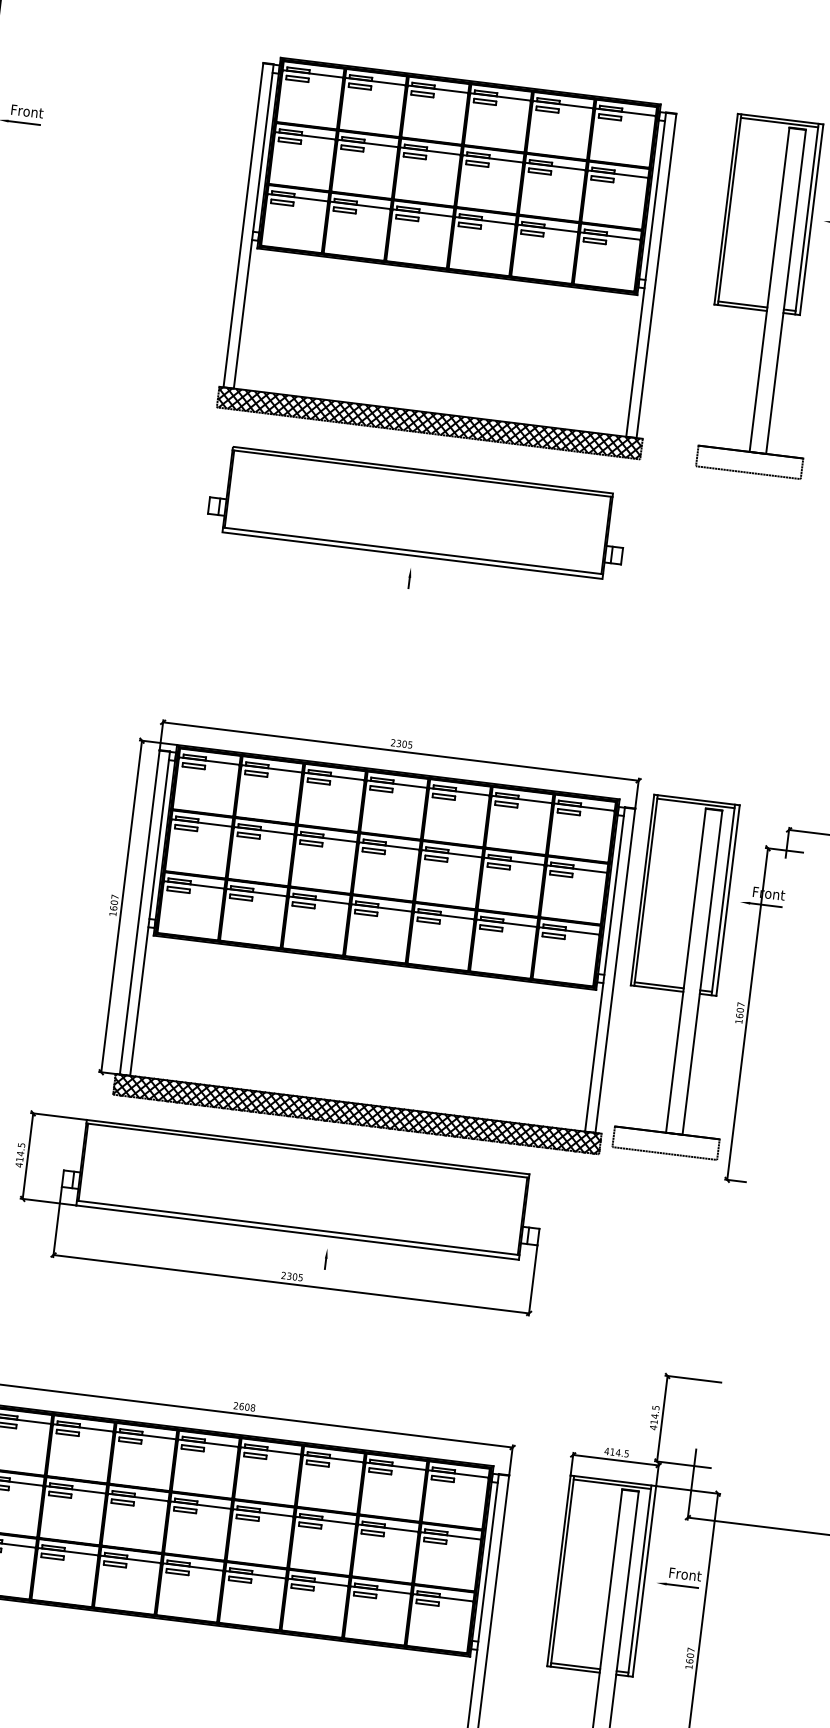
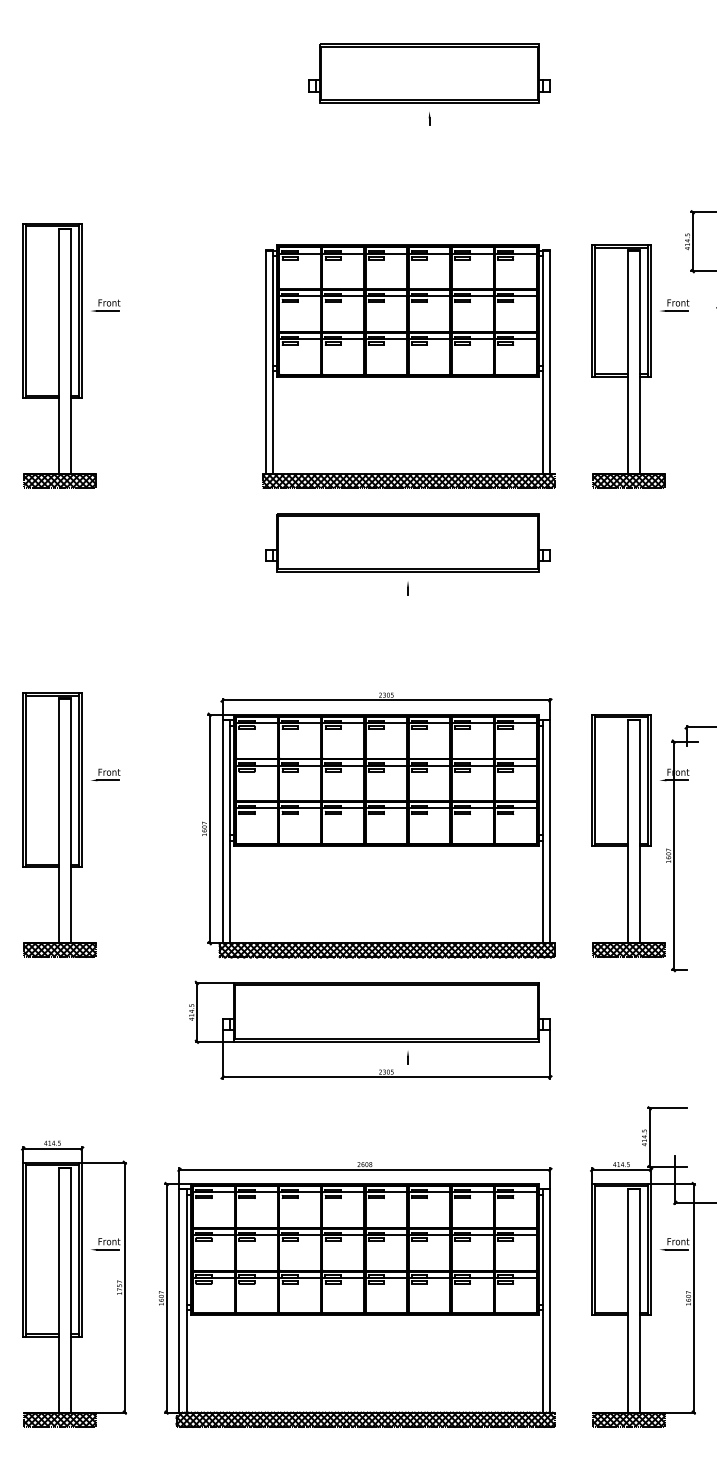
hatch: (750, 461) -> (629, 480), added
part: (367, 931) -> (378, 825), moved
hatch: (666, 1143) -> (629, 950), added

